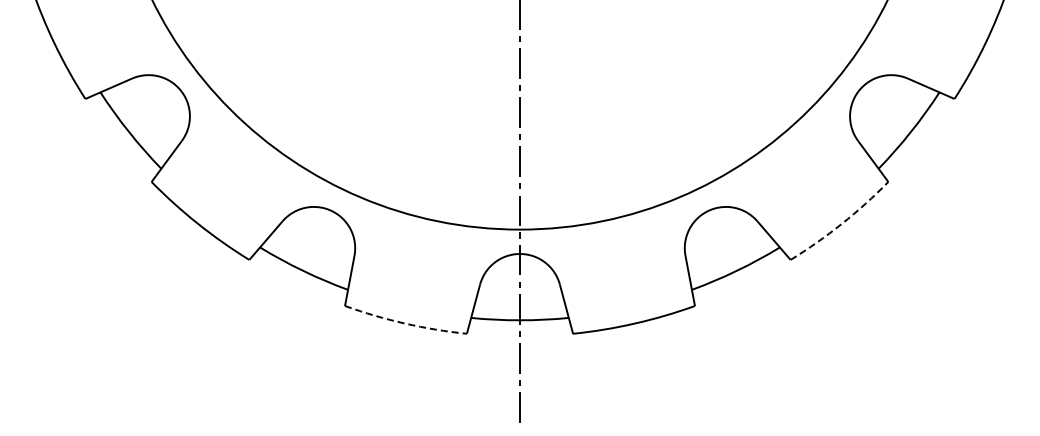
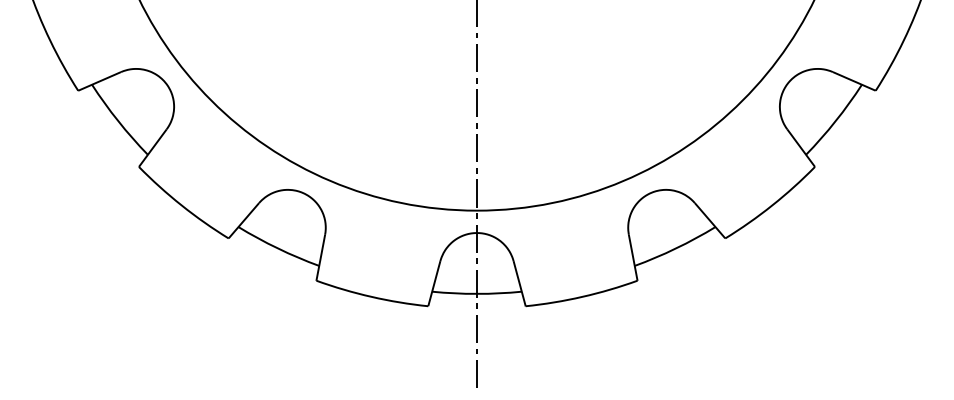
arc: (841, 223) -> (772, 205), dashed -> solid
arc: (405, 323) -> (371, 296), dashed -> solid

